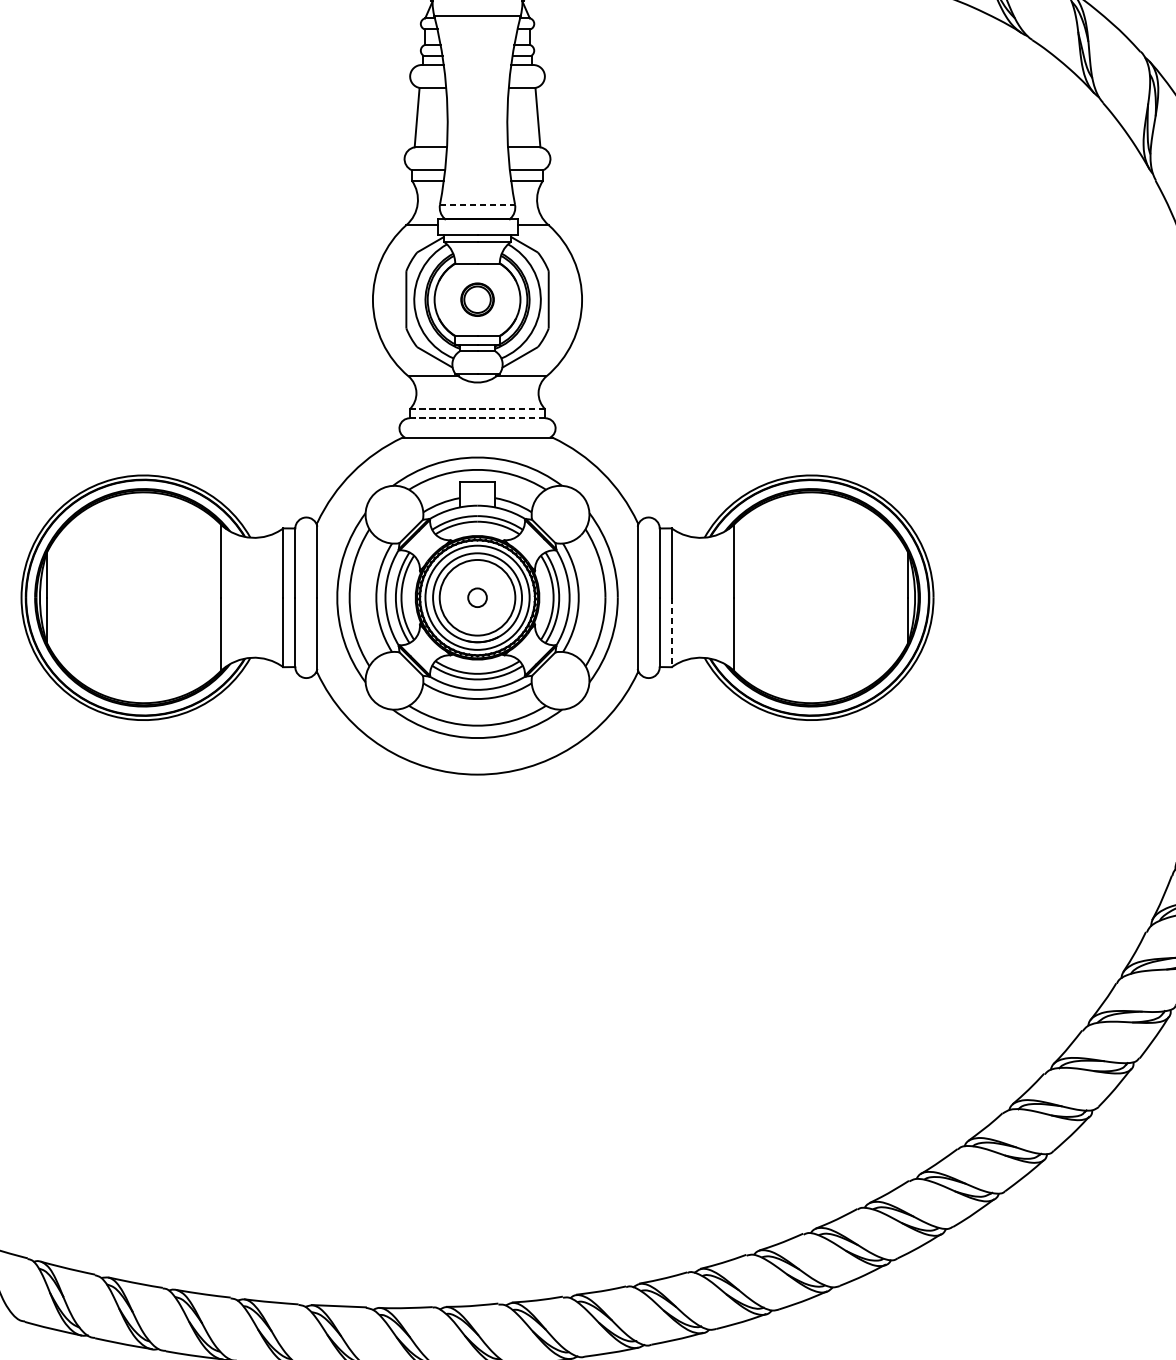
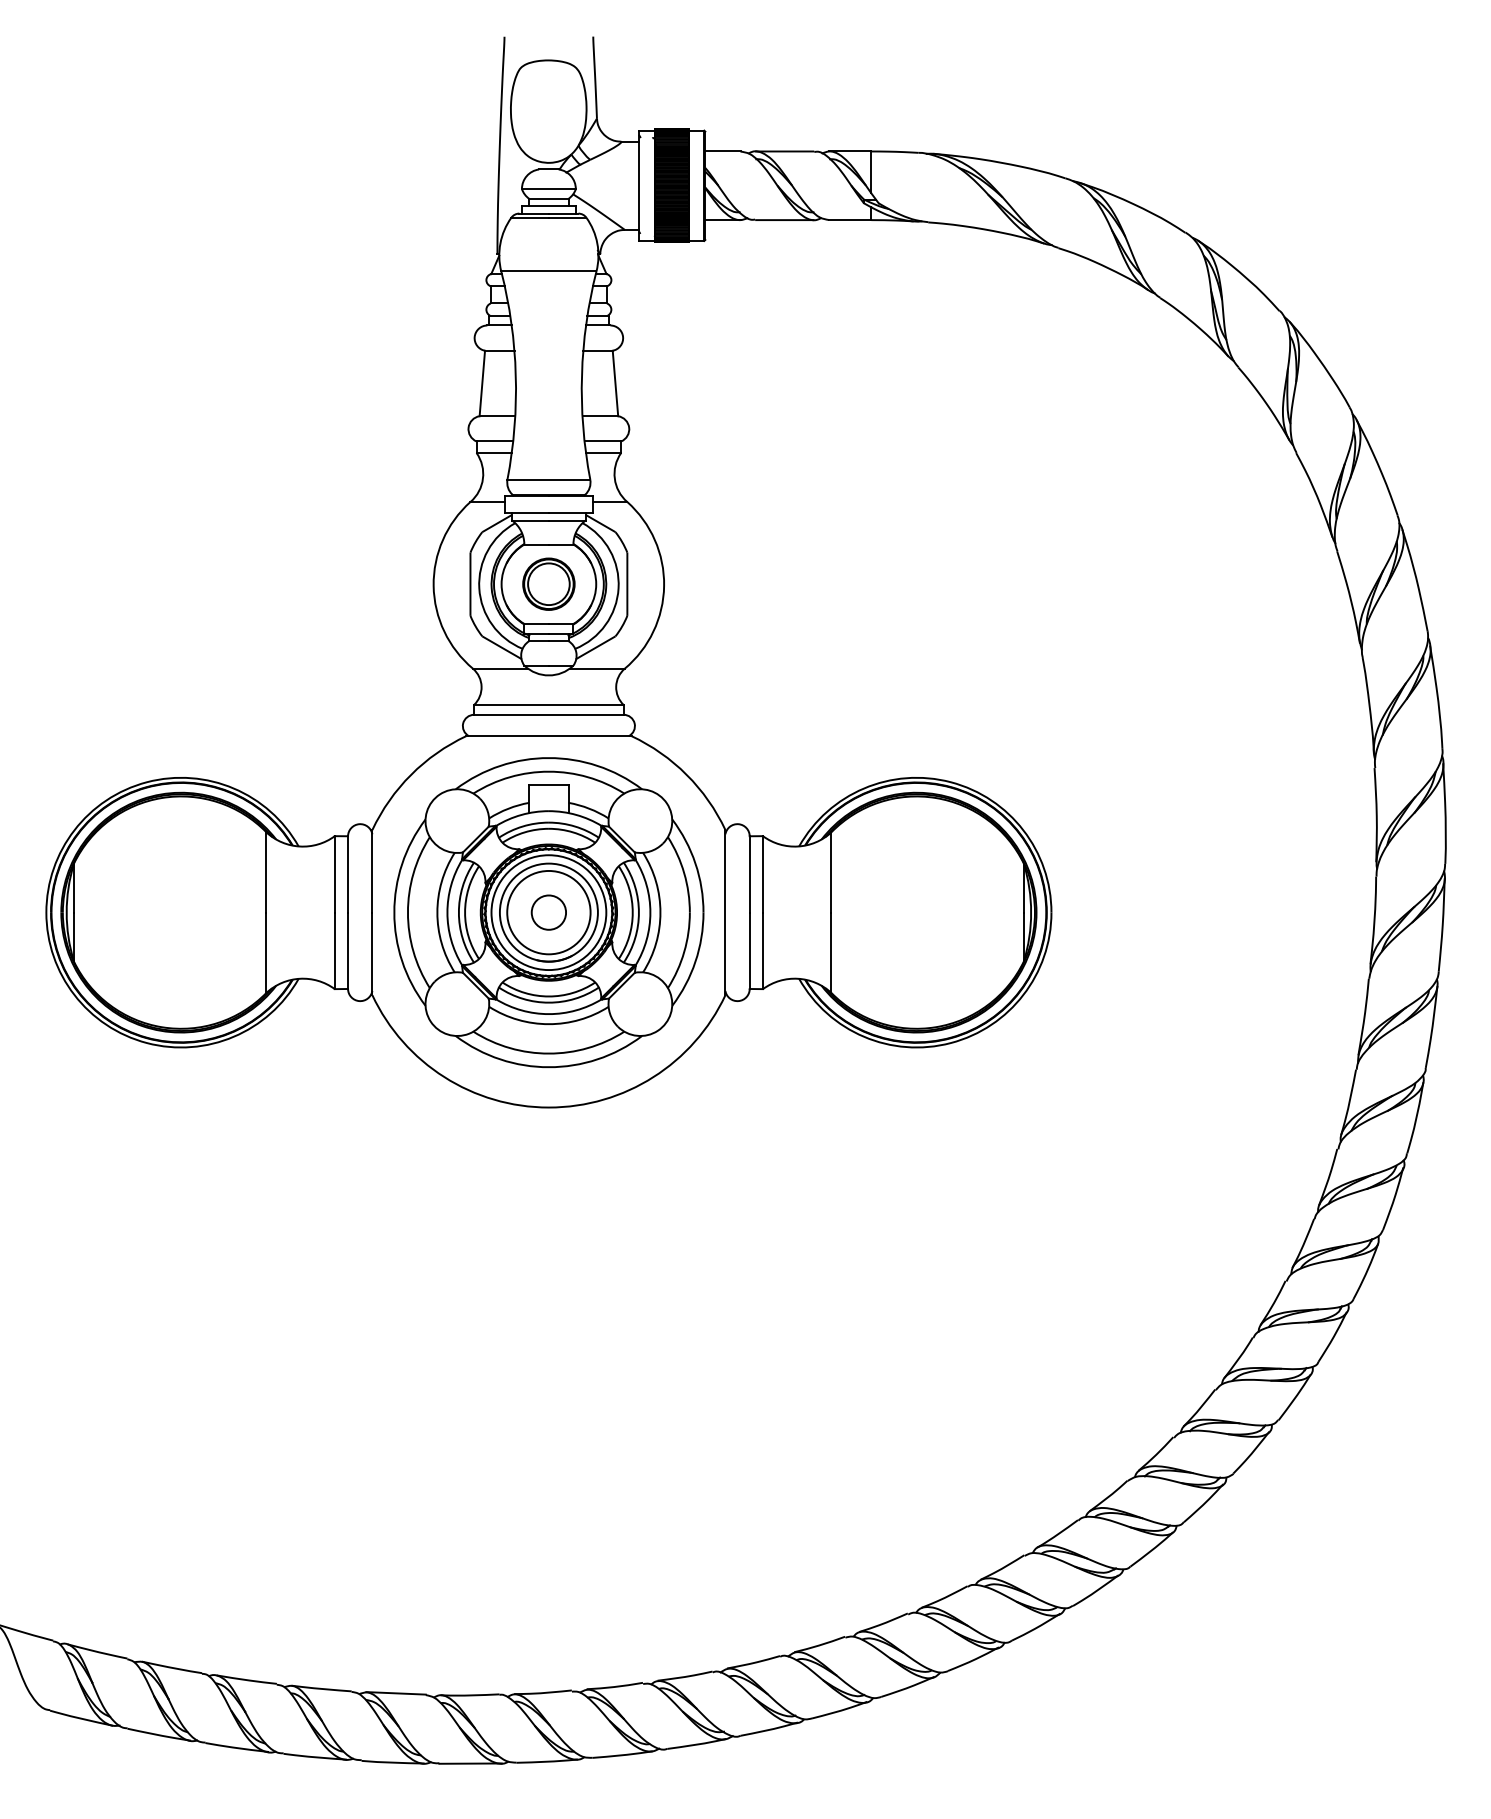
line: (478, 204) -> (549, 479), dashed -> solid
part: (477, 299) -> (548, 583), size x1.43
line: (477, 409) -> (548, 705), dashed -> solid
line: (477, 417) -> (548, 714), dashed -> solid
circle: (477, 597) -> (548, 912), size x1.67
line: (671, 633) -> (762, 951), dashed -> solid

